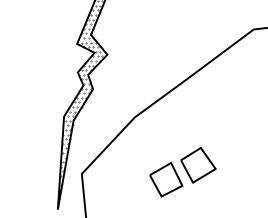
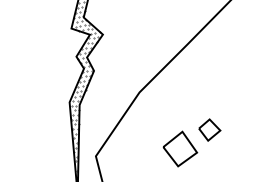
part: (198, 165) -> (209, 130), size x0.6

